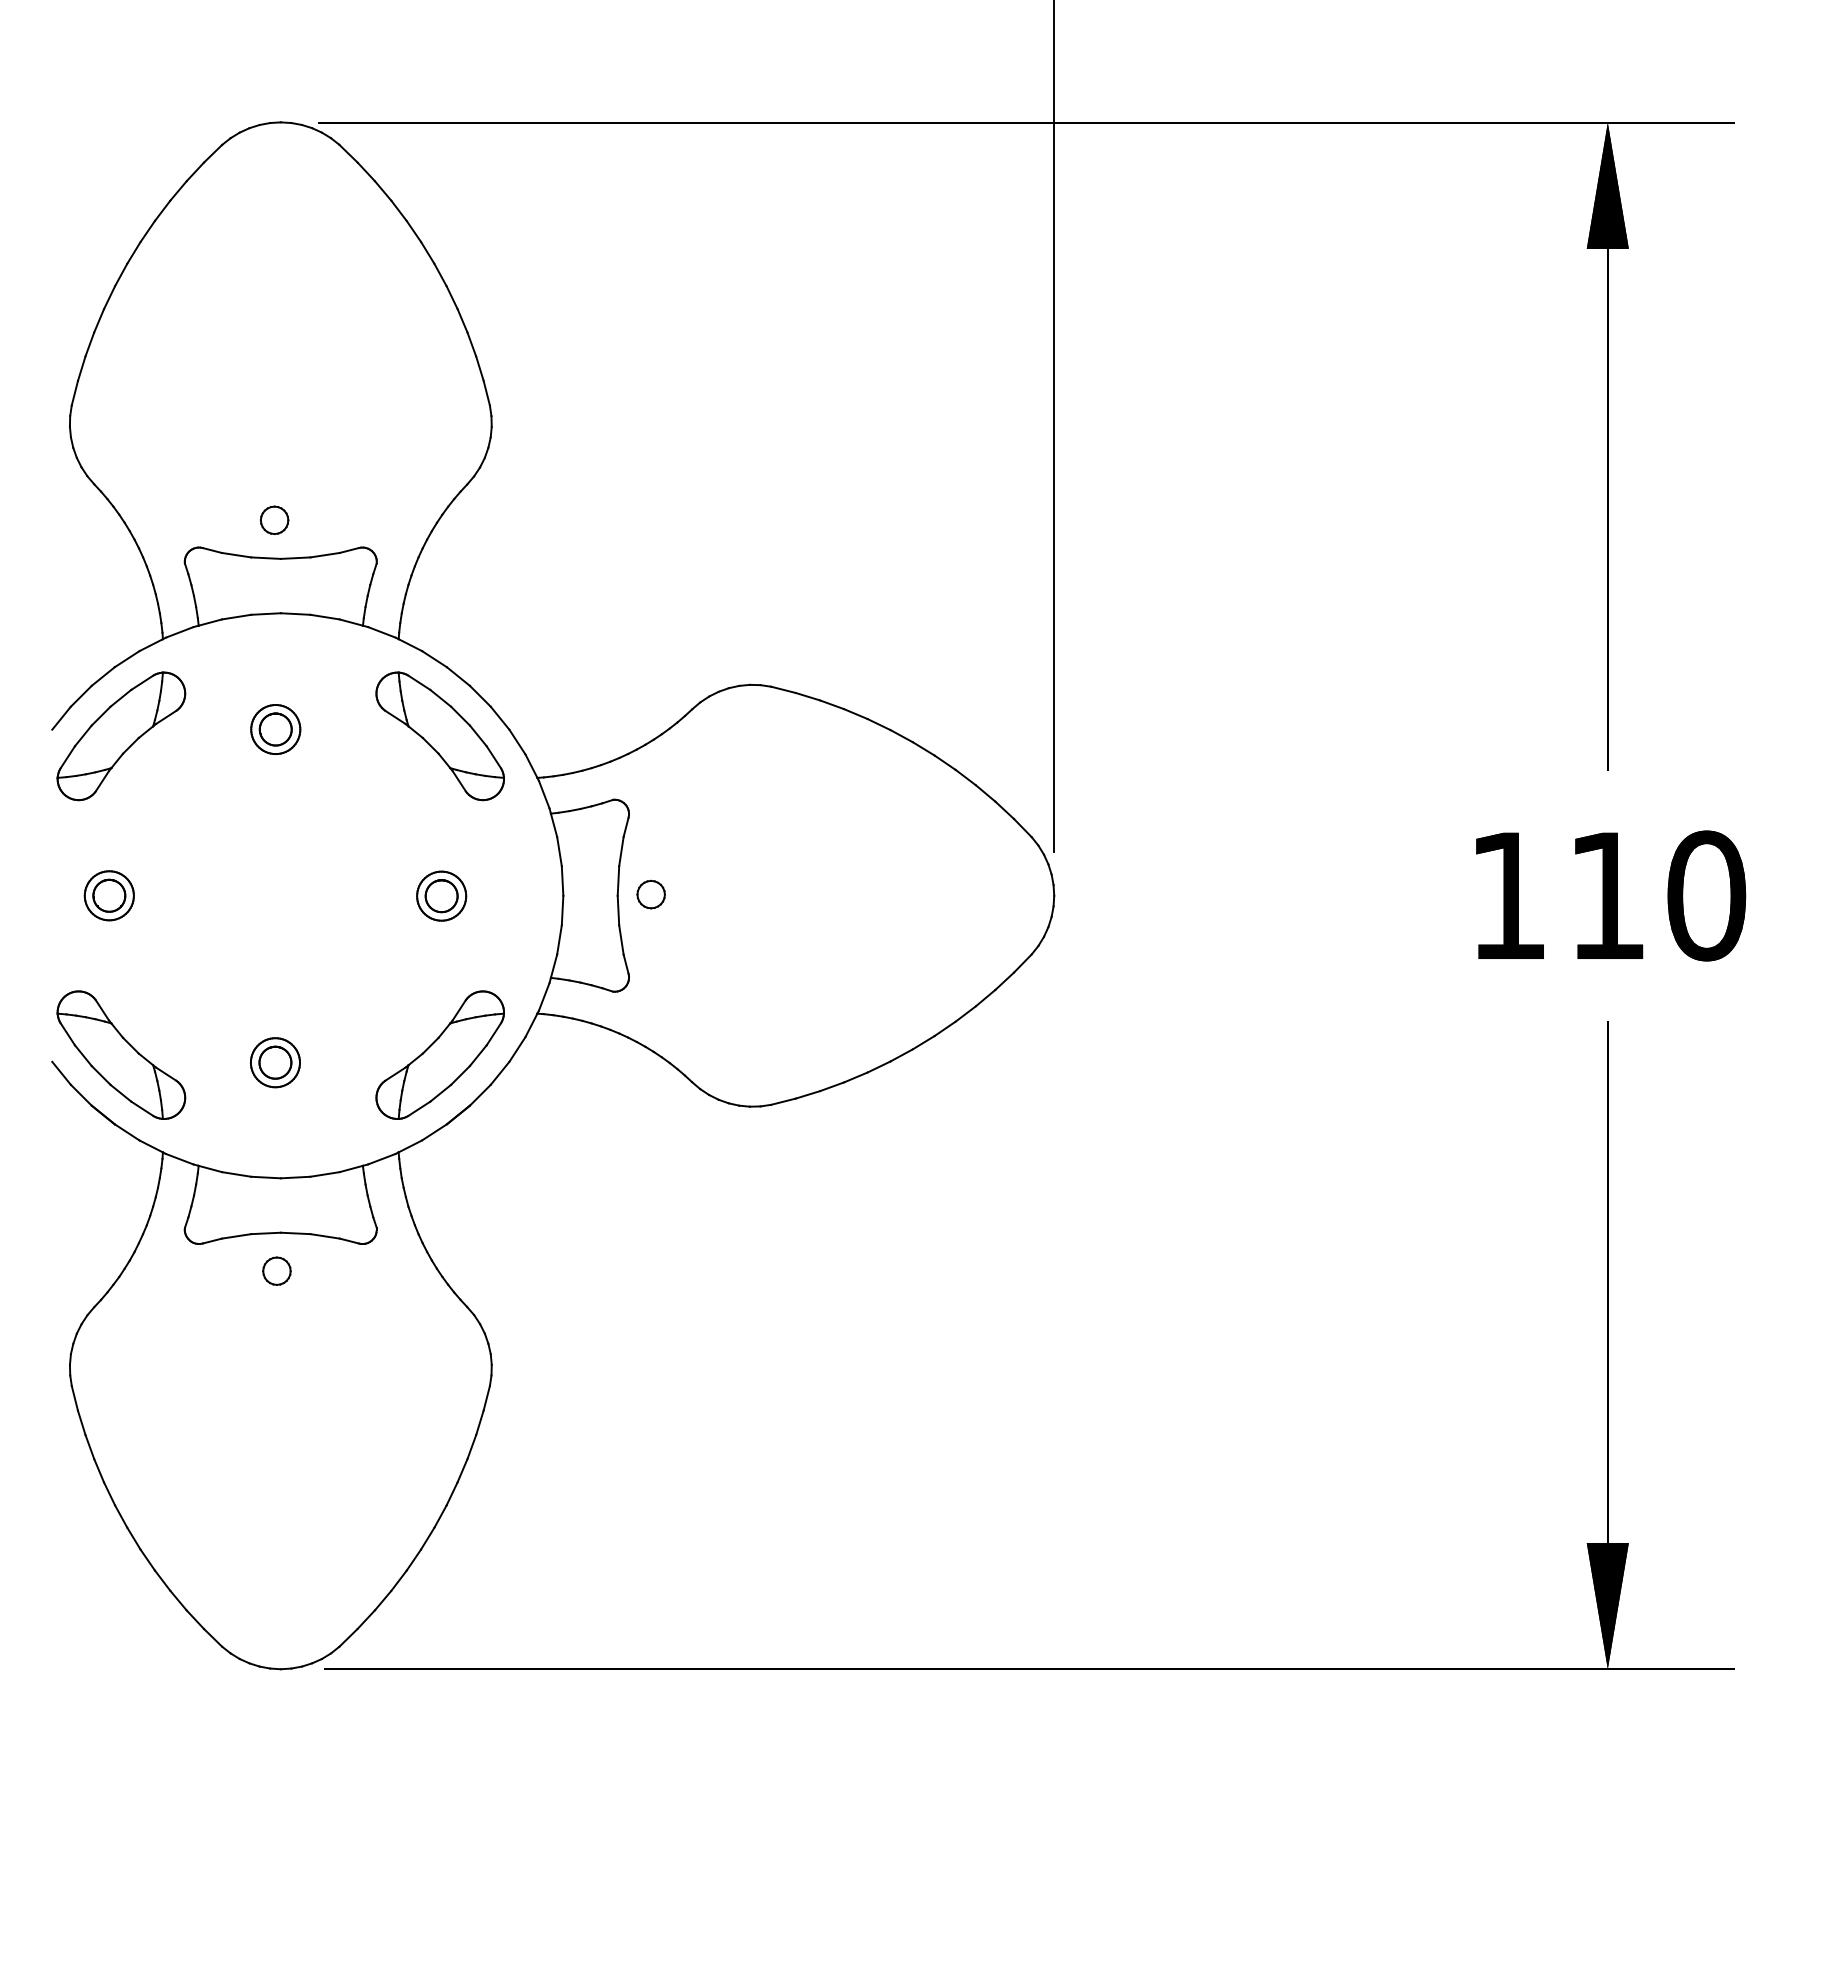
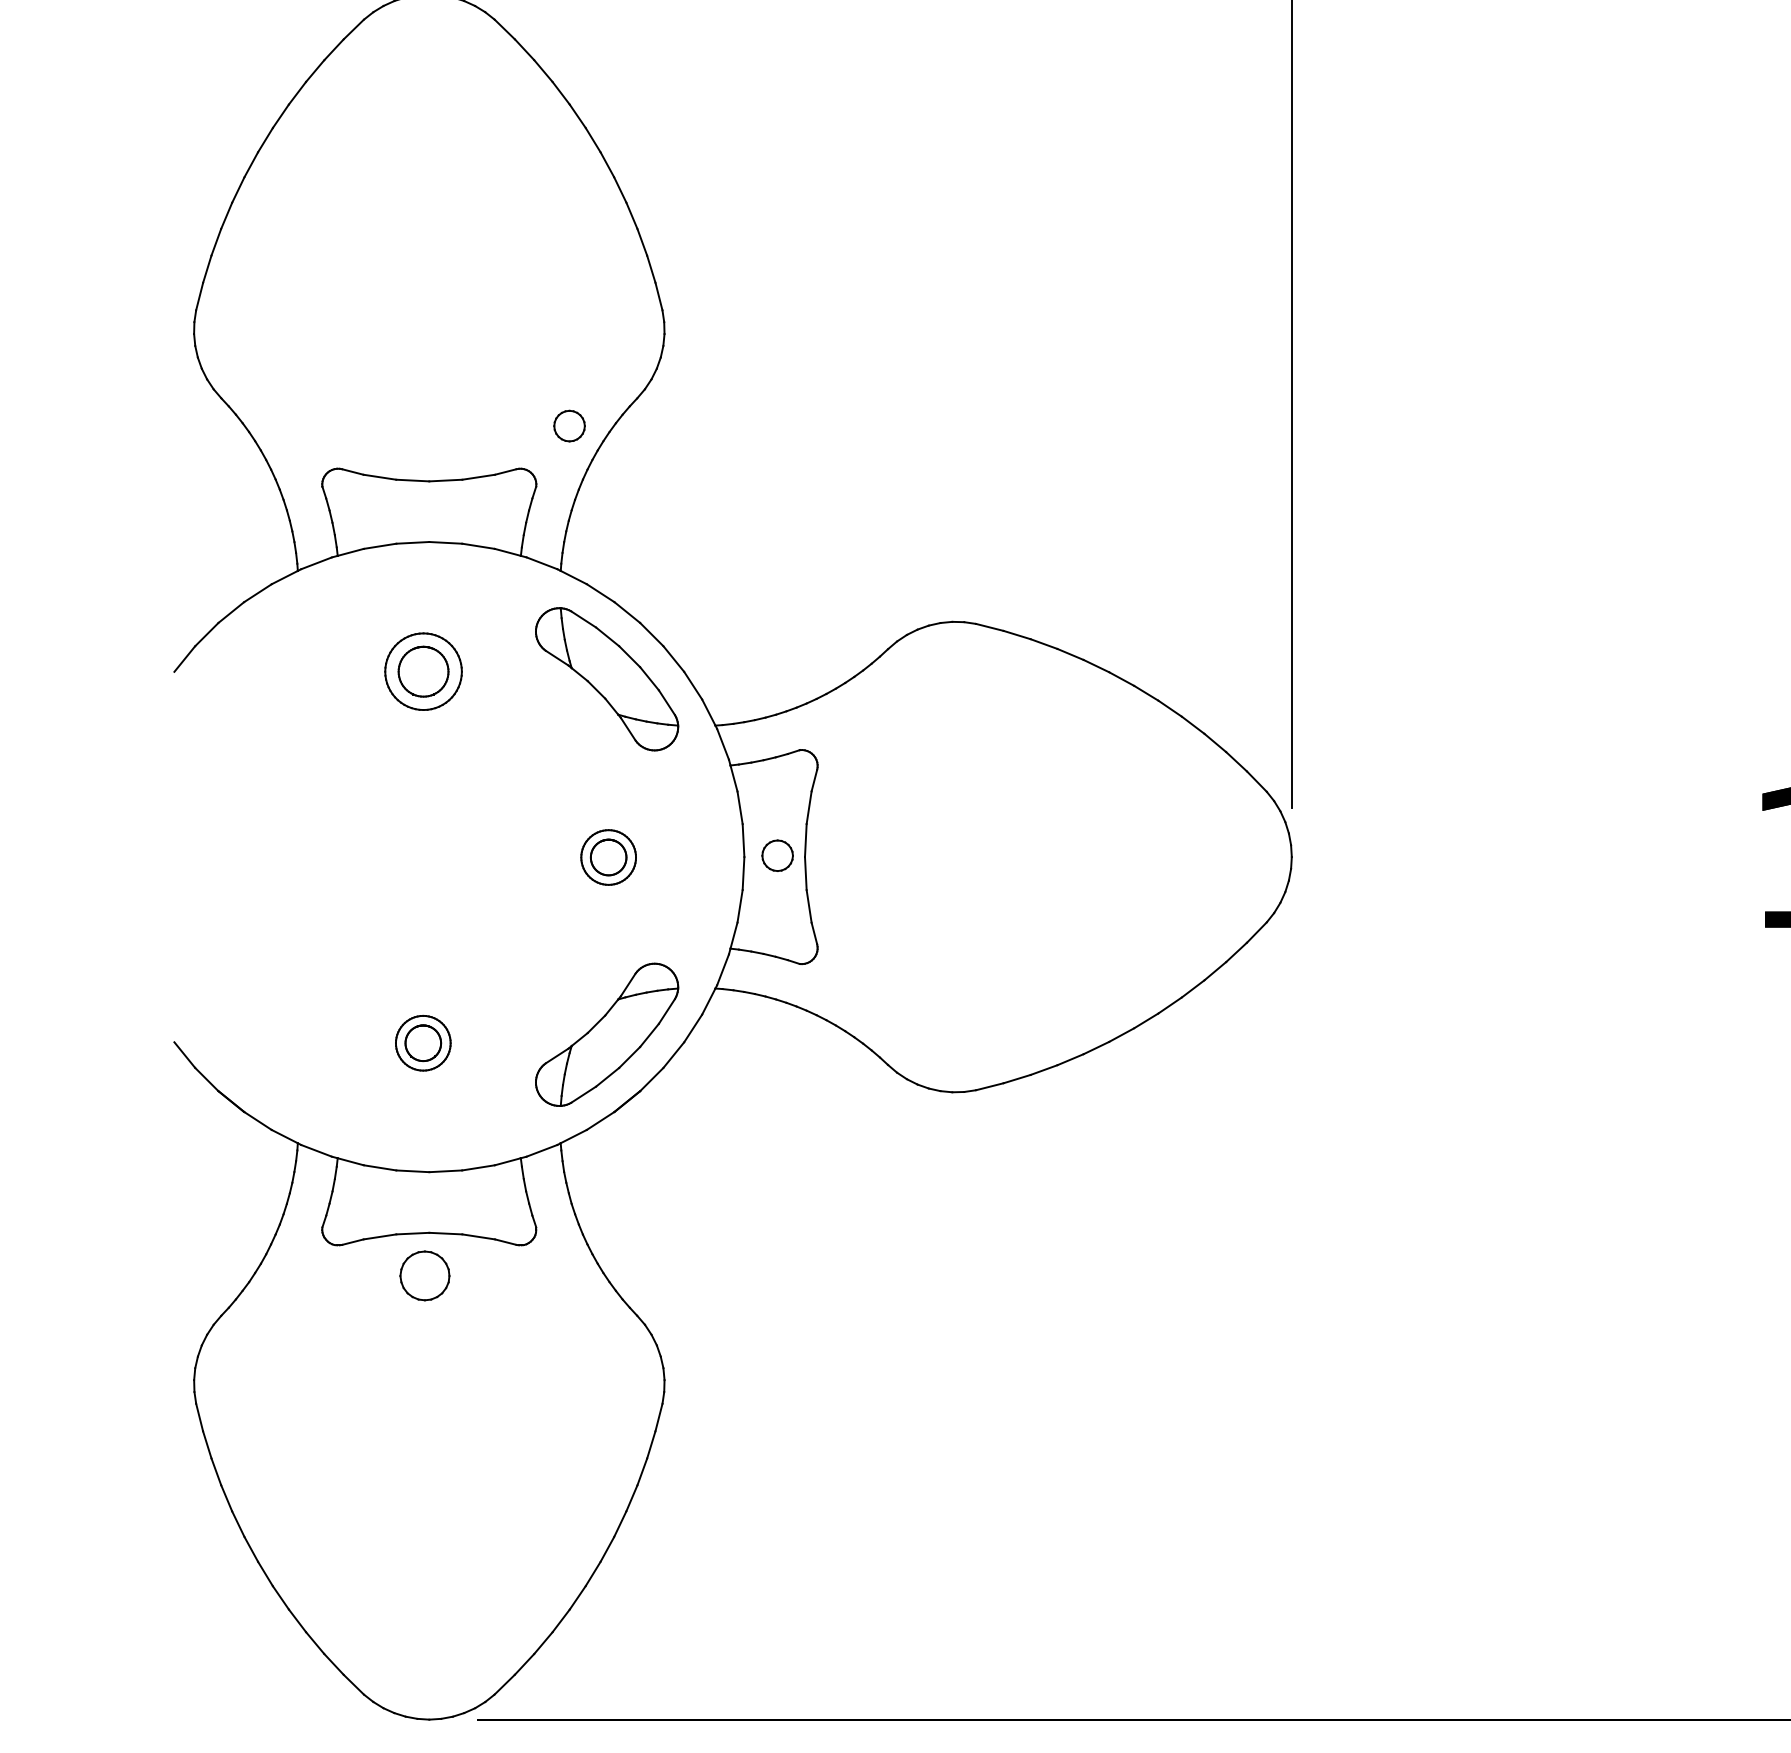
part: (274, 519) -> (569, 425), moved
part: (275, 729) -> (423, 671), size x1.4
part: (121, 736) -> (251, 679), removed
part: (650, 894) -> (776, 855), moved
part: (108, 895) -> (237, 856), removed
part: (121, 1054) -> (251, 1034), removed
part: (276, 1270) -> (424, 1274), size x1.6

